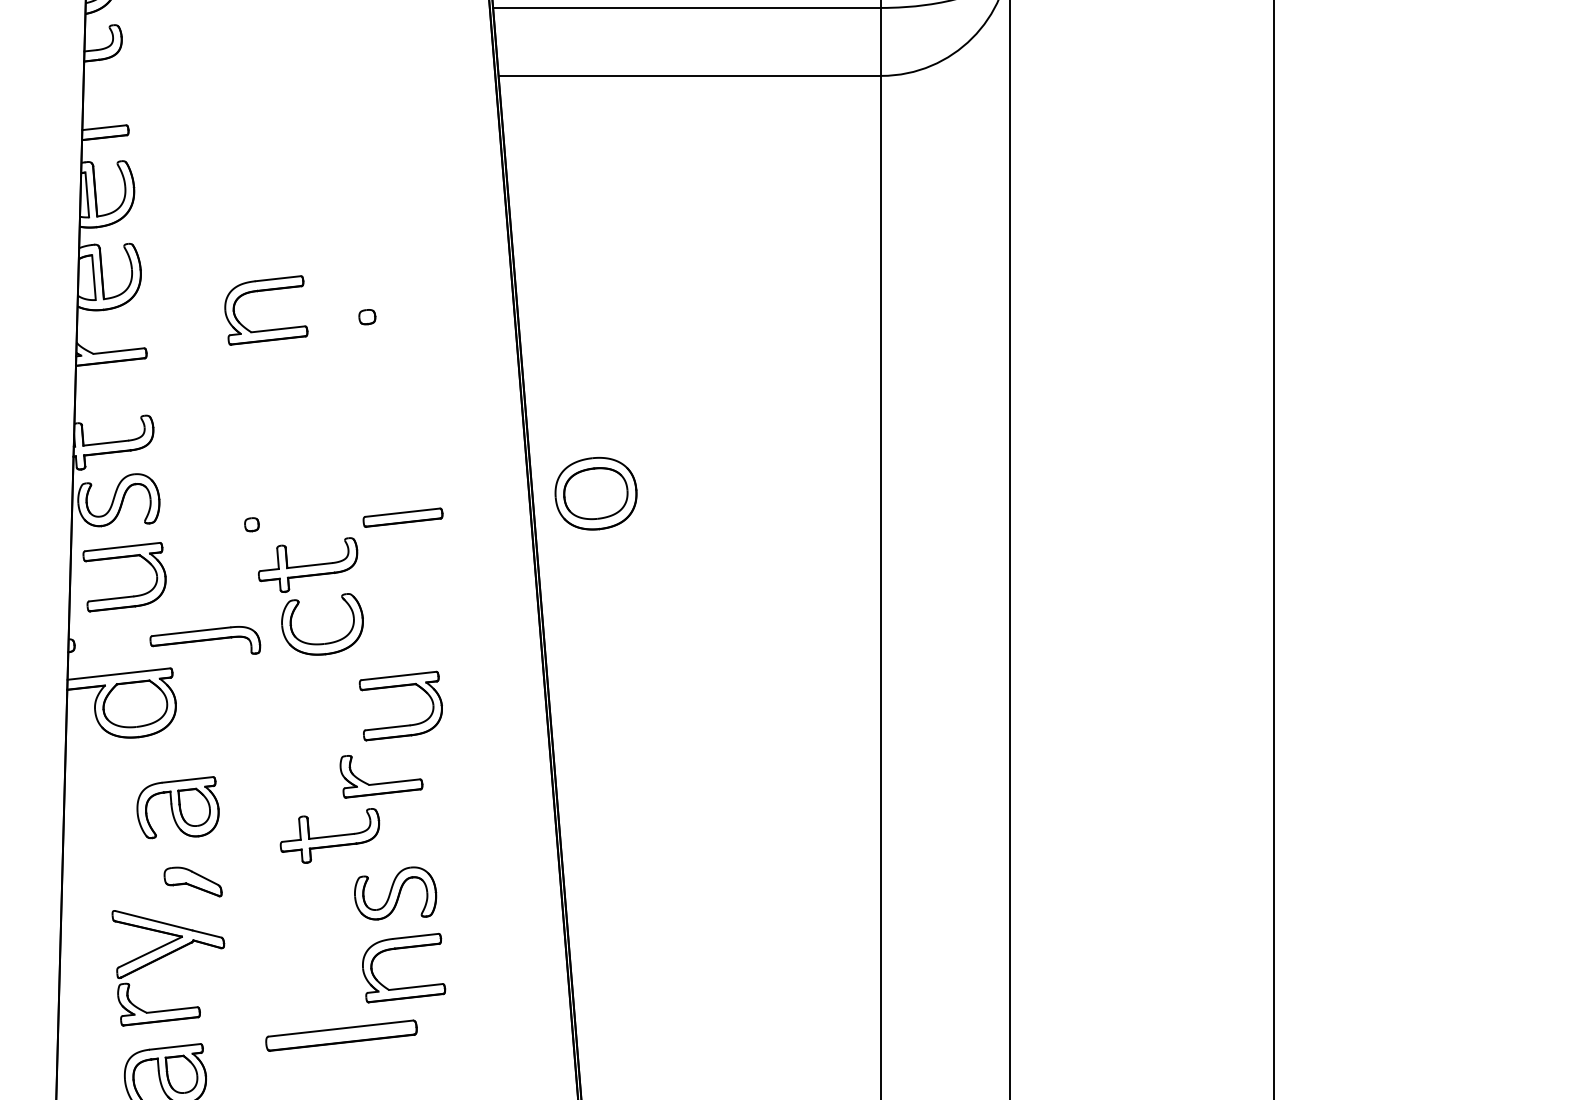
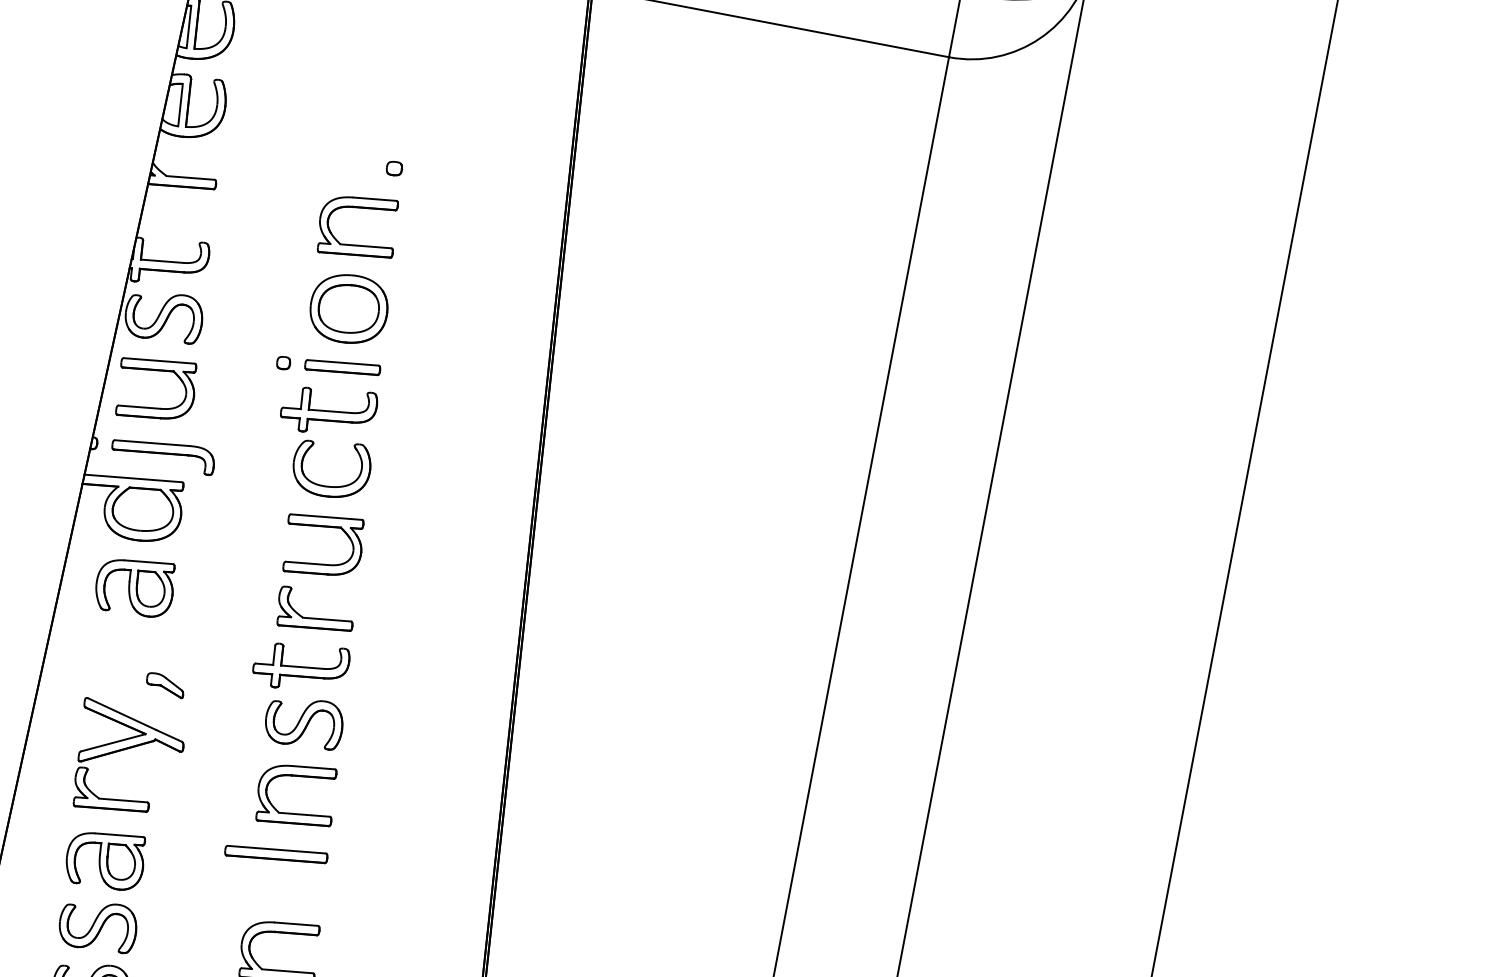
part: (367, 317) -> (394, 168), moved
part: (266, 329) -> (355, 244), moved
part: (595, 493) -> (348, 308), moved
part: (402, 517) -> (342, 367), moved
part: (205, 640) -> (163, 453), moved
part: (397, 687) -> (323, 527), moved
part: (381, 776) -> (315, 612), moved
part: (177, 807) -> (134, 586), moved
part: (192, 882) -> (164, 685), size x0.71
part: (395, 893) -> (304, 722), moved
part: (400, 949) -> (296, 777), moved
part: (341, 1035) -> (276, 854), size x0.71

